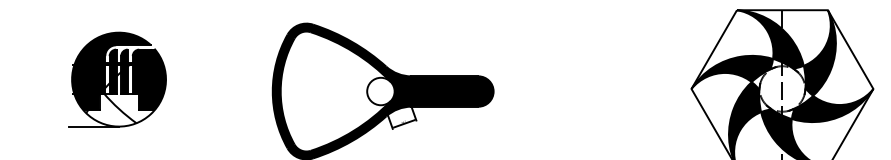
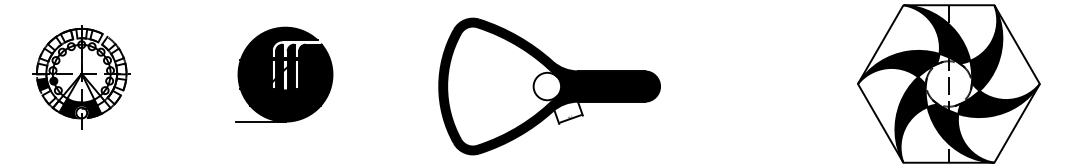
fill: (119, 110) -> (285, 105), added

